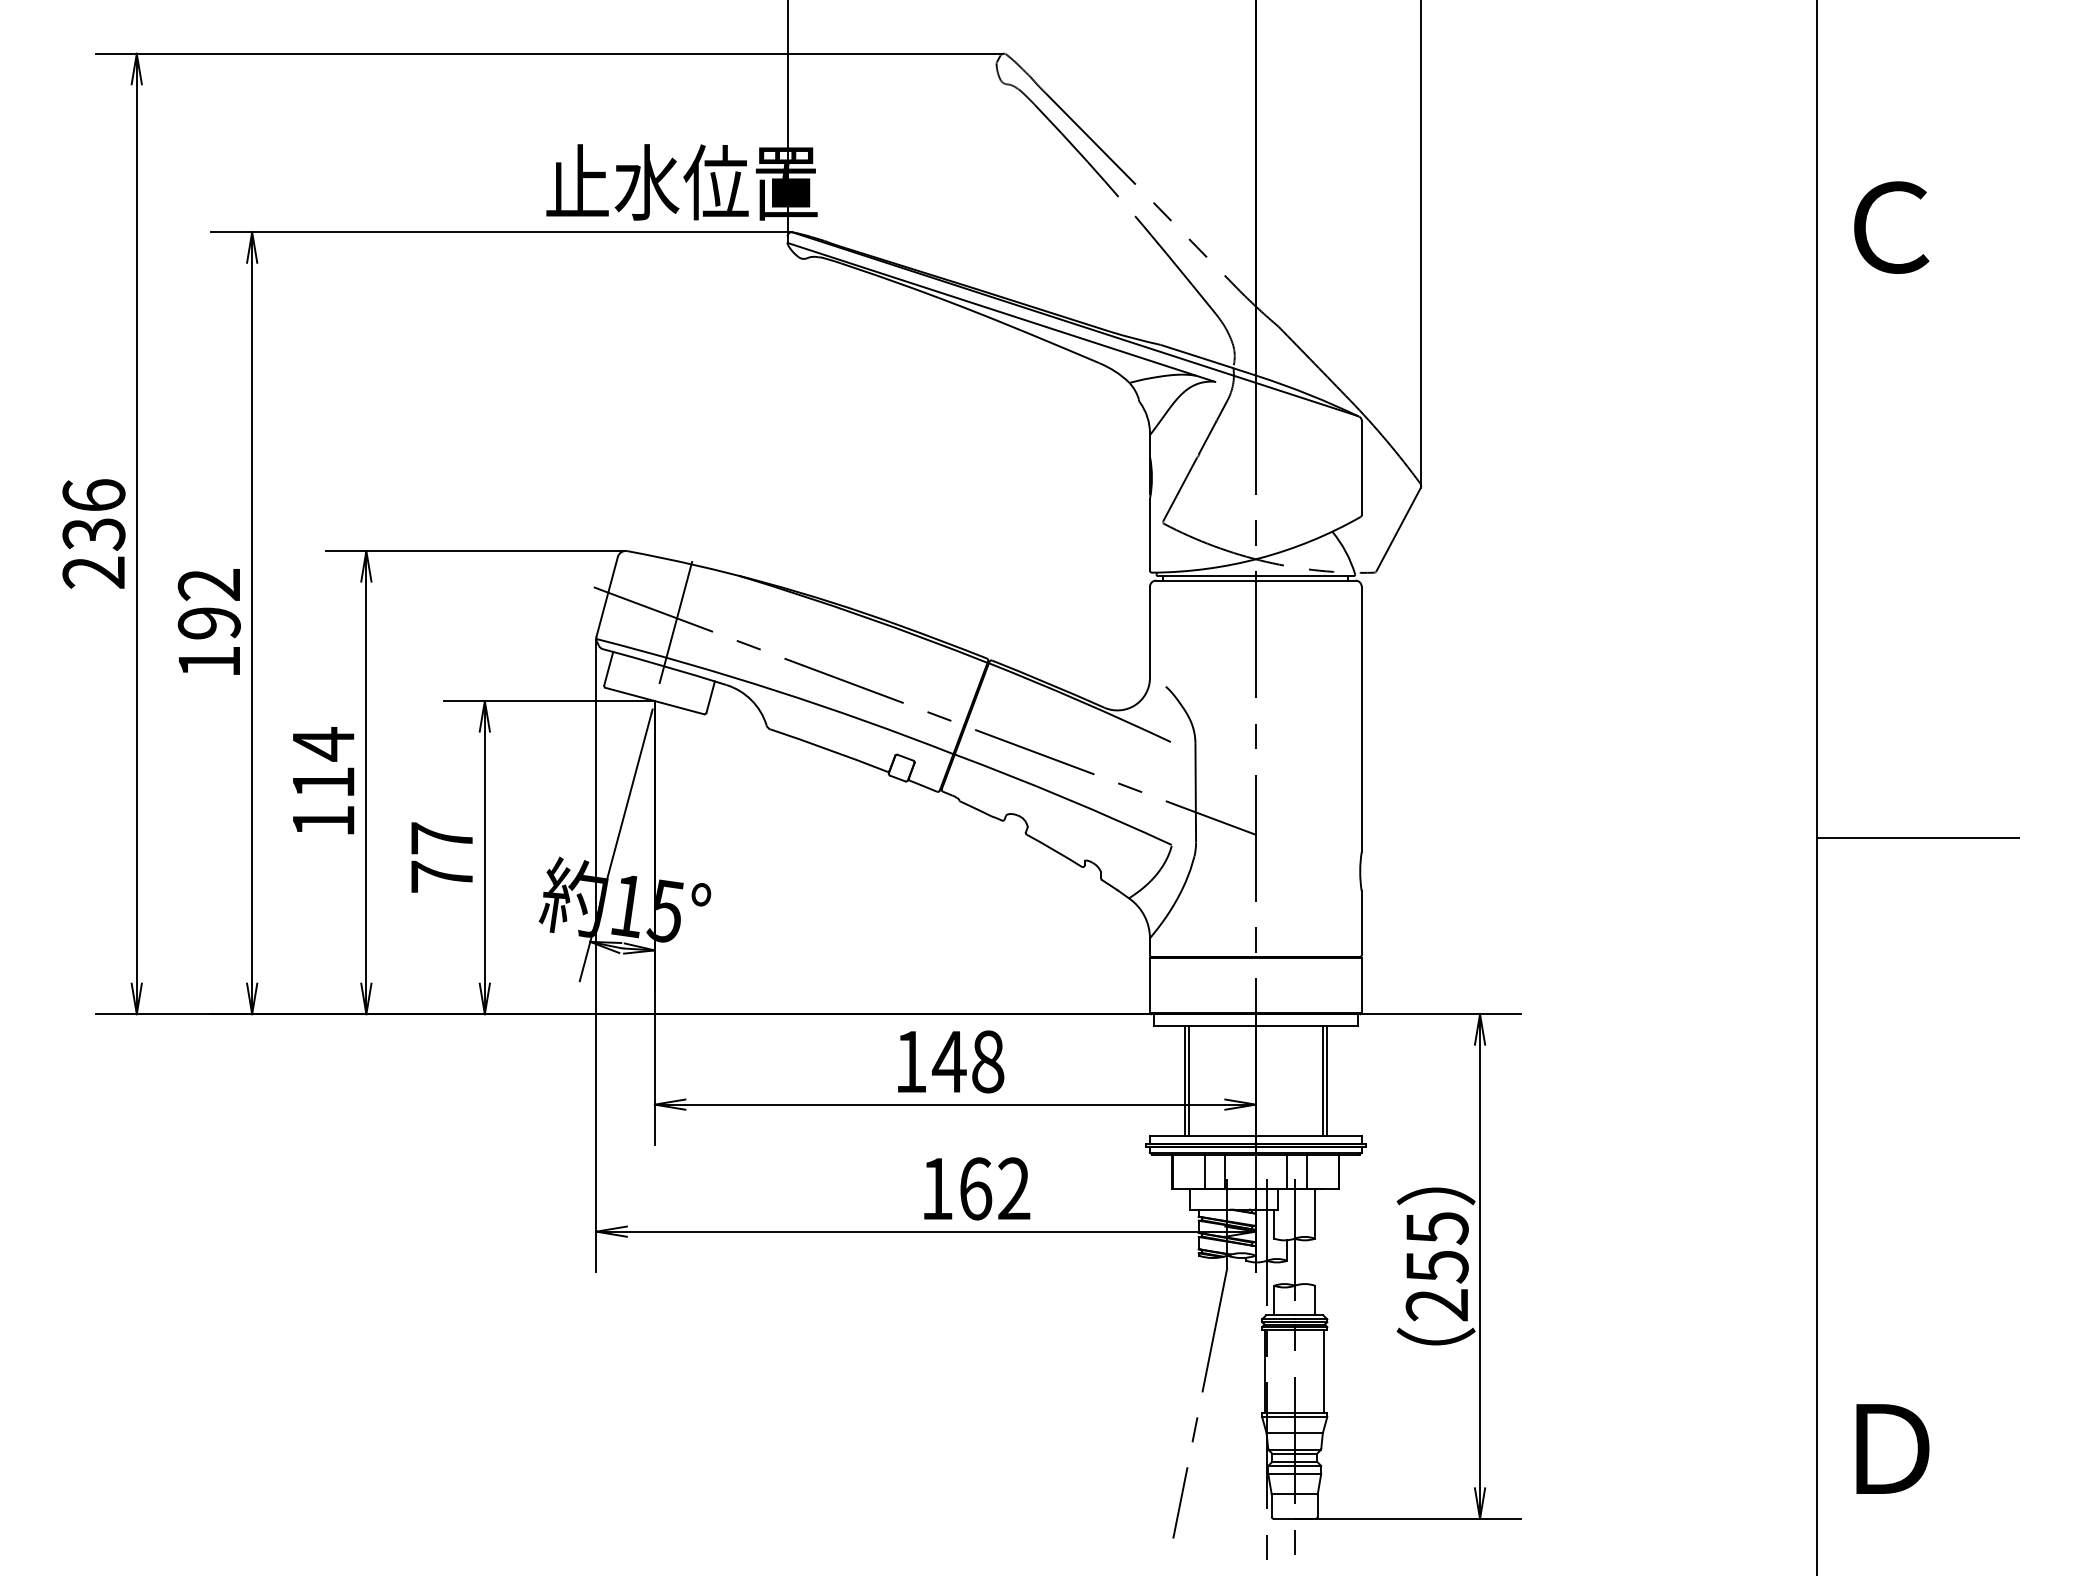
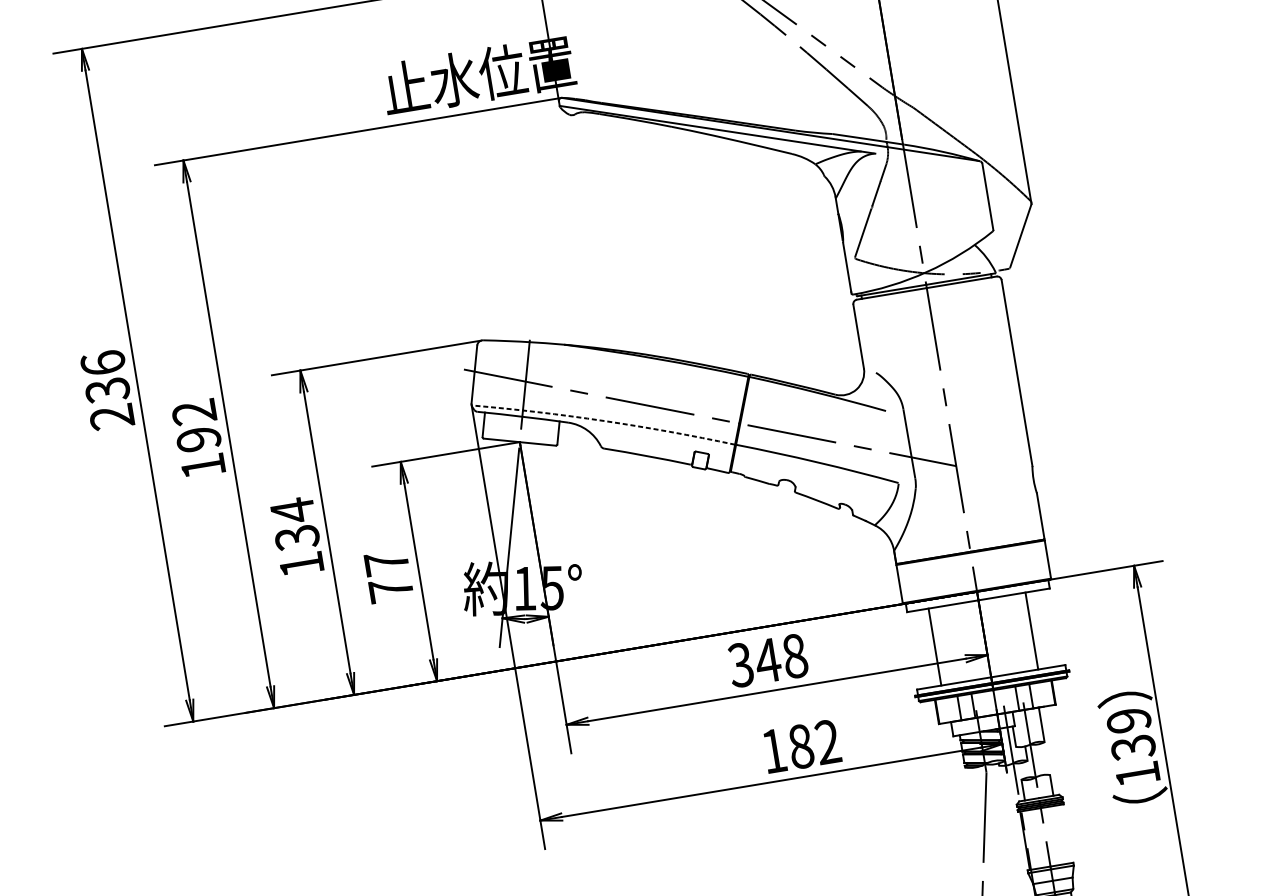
arc: (776, 691) -> (603, 421), solid -> dashed
text: (323, 783) -> (297, 538), 114 -> 134
text: (910, 1061) -> (740, 664), 148 -> 348
line: (1188, 1081) -> (937, 646), removed
line: (1327, 1081) -> (1035, 630), removed
text: (975, 1188) -> (800, 746), 162 -> 182
text: (1436, 1266) -> (1132, 747), 255 -> 139
line: (1324, 1370) -> (1066, 833), removed

